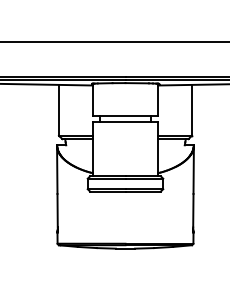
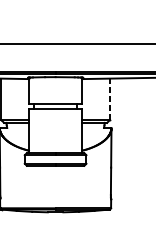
line: (191, 109) -> (109, 98), solid -> dashed

